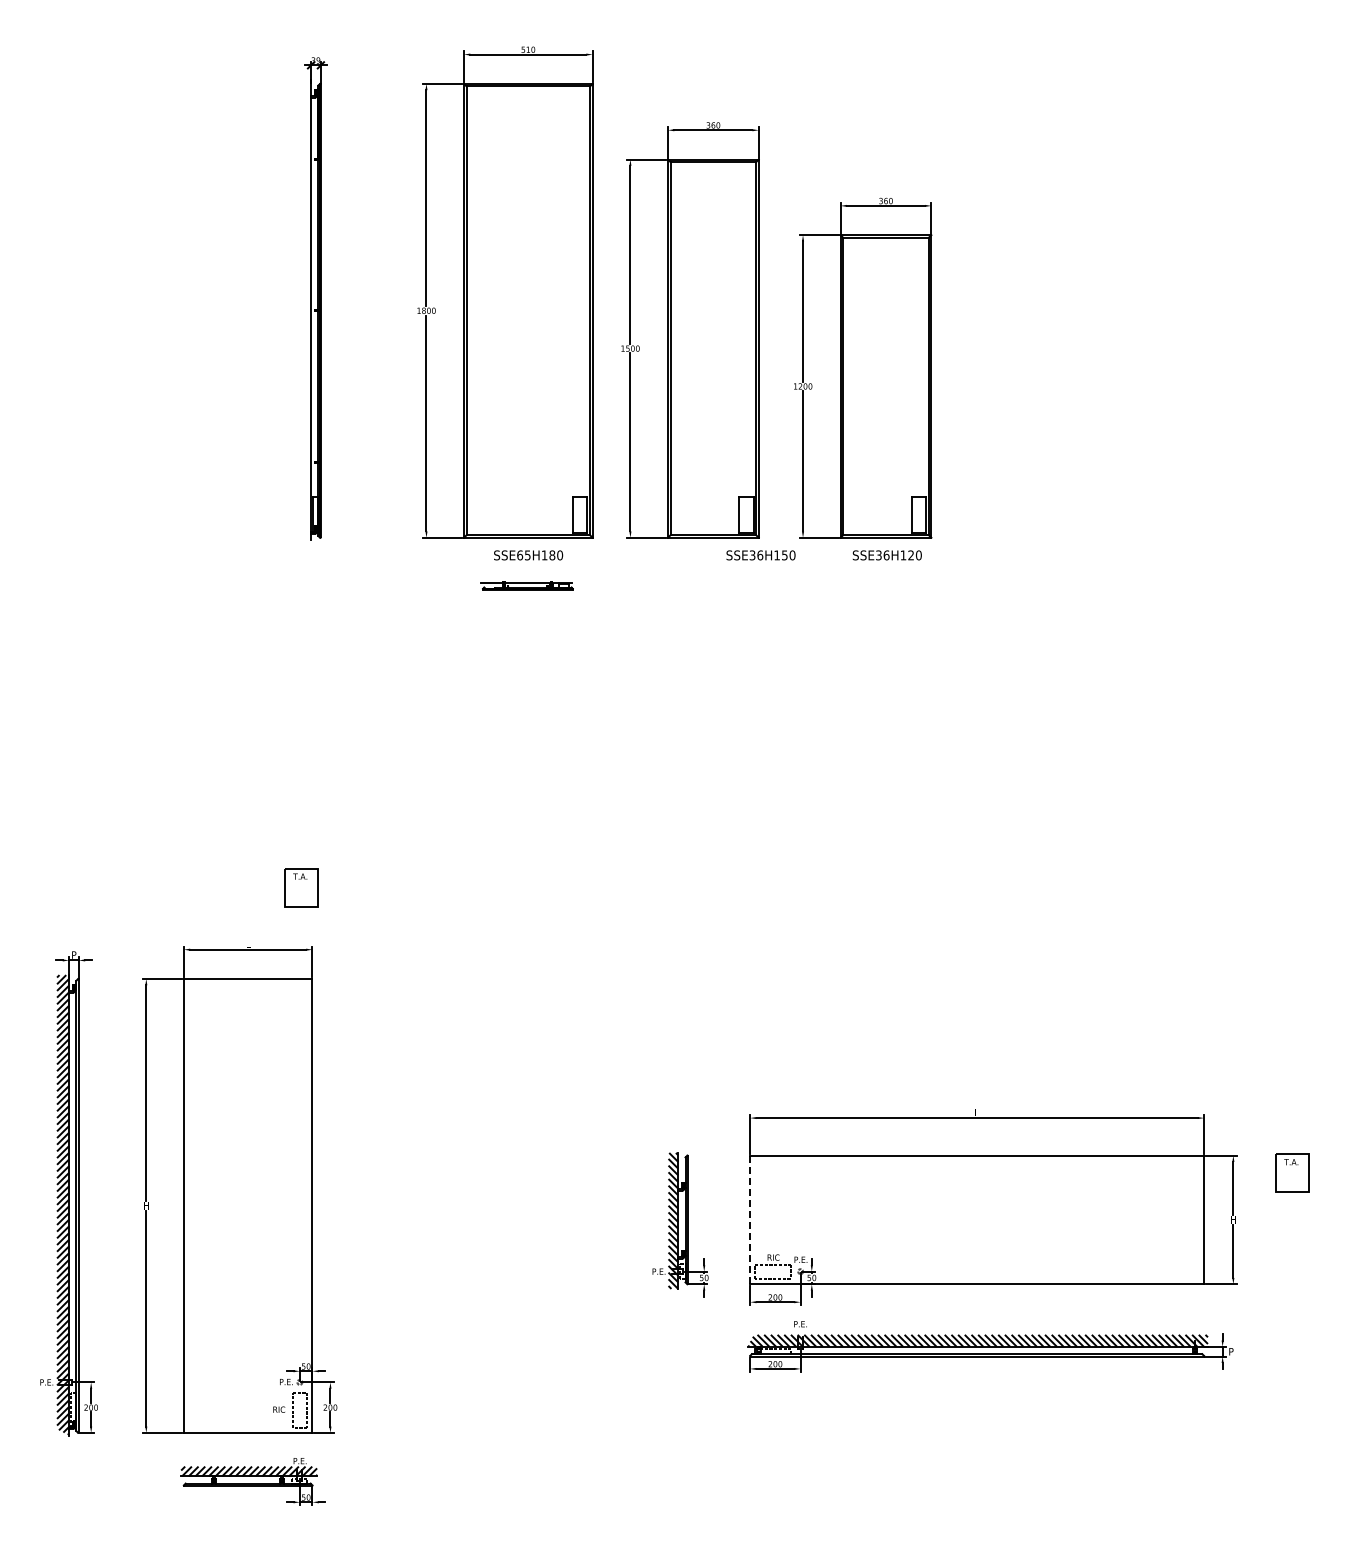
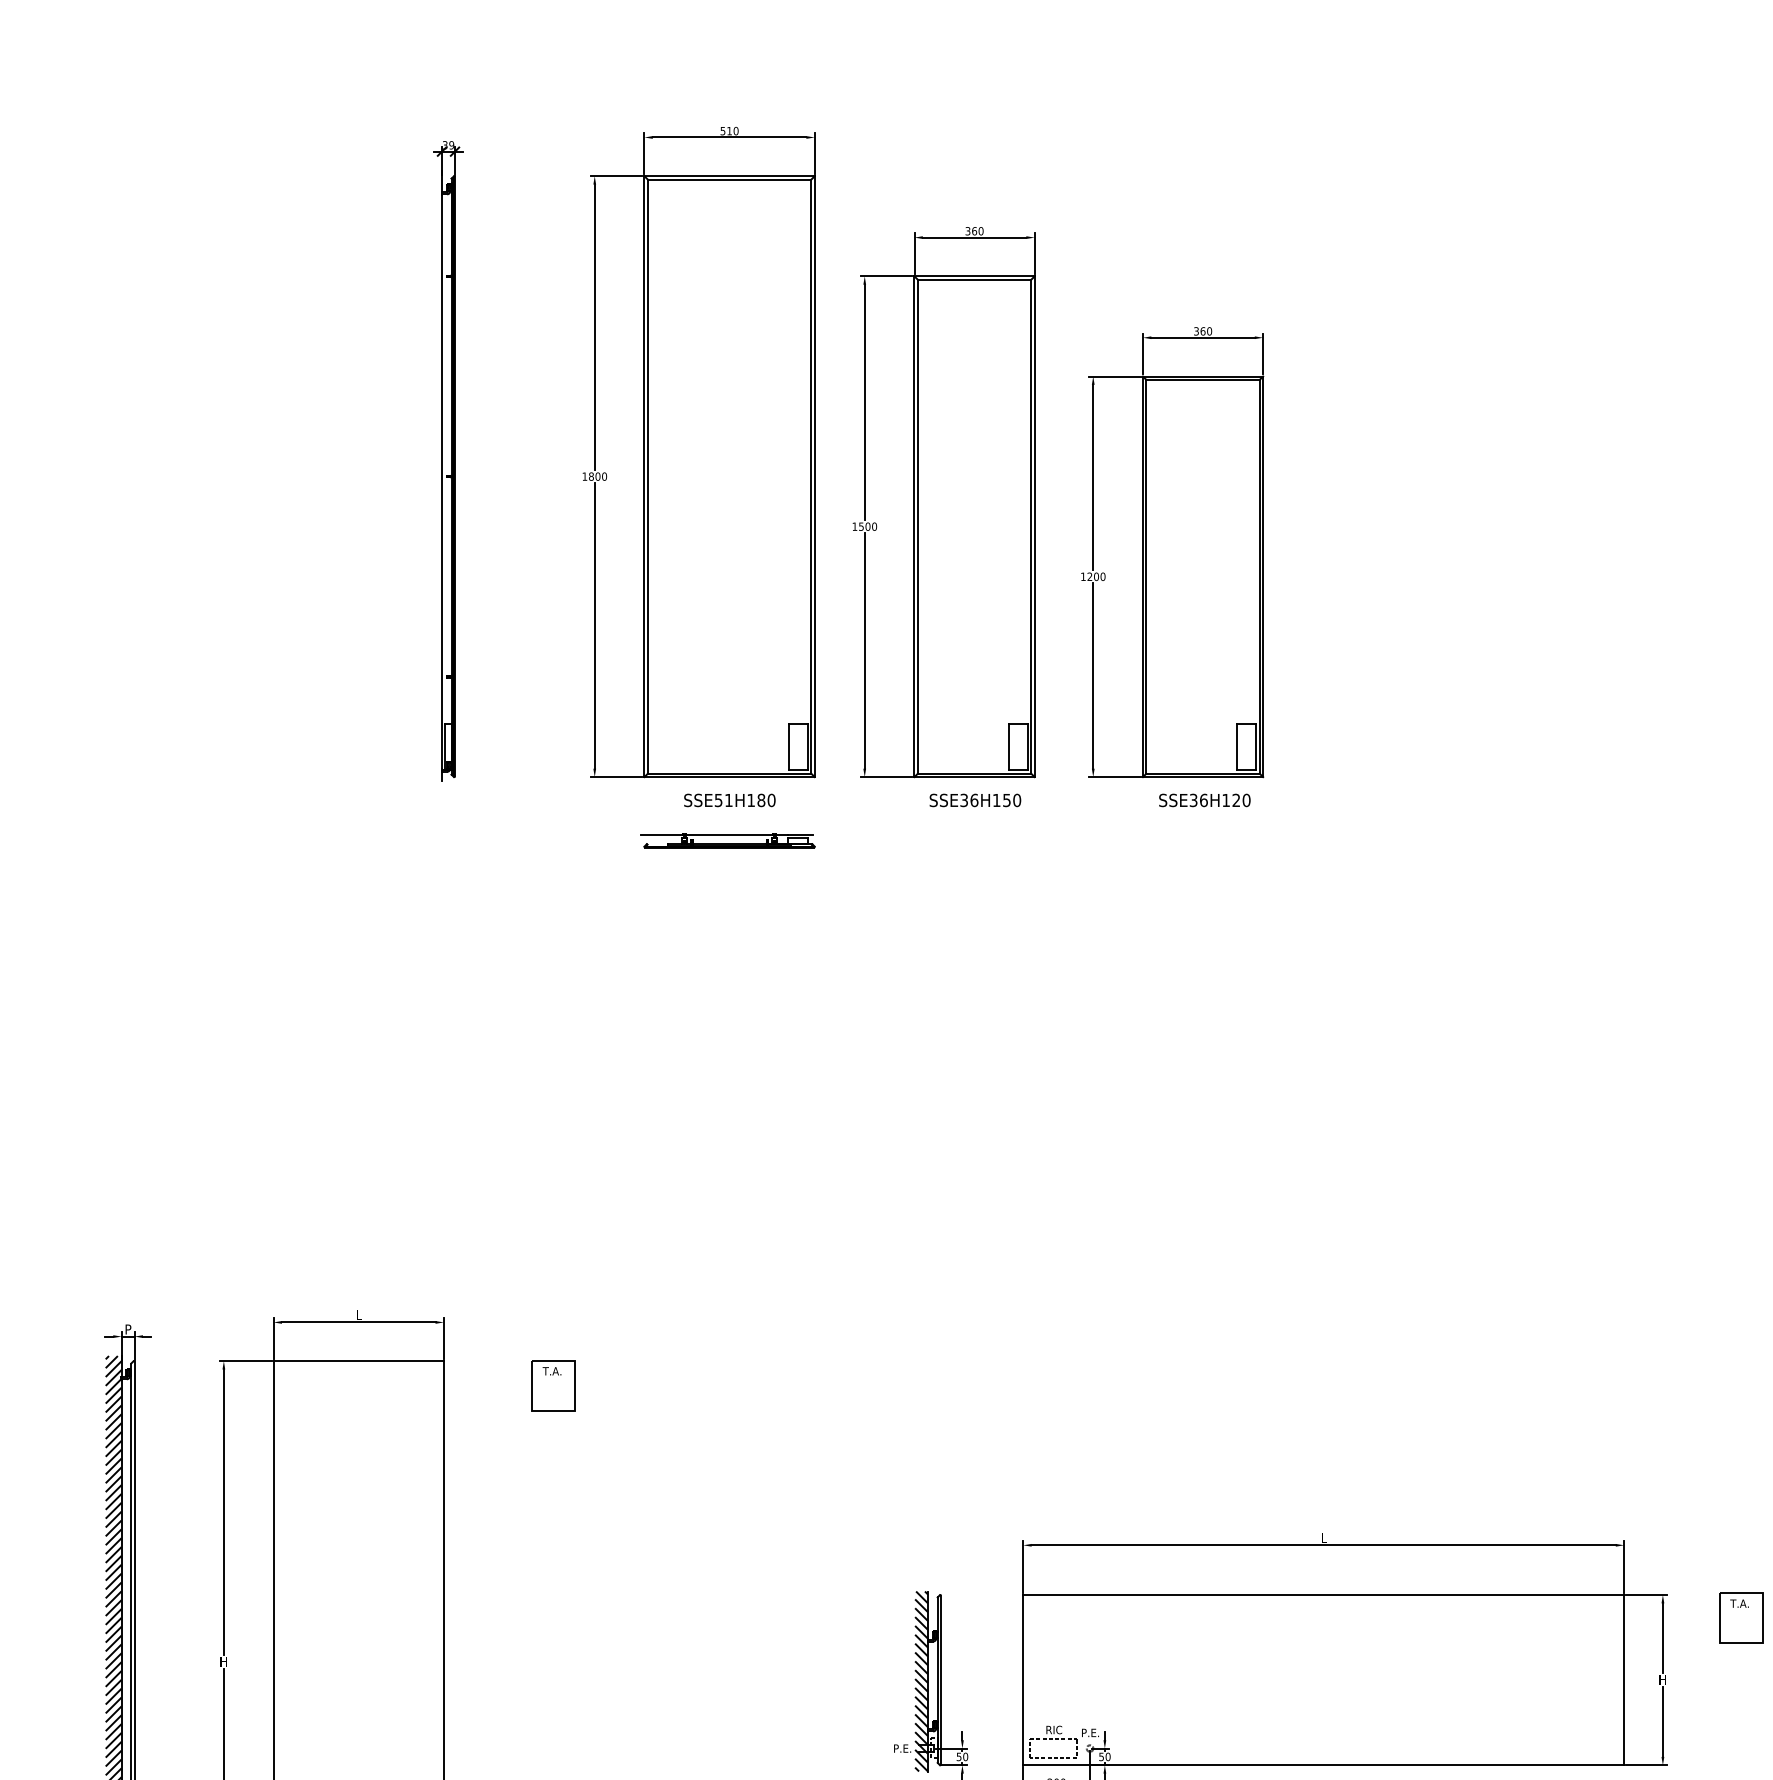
text: (523, 555) -> (723, 800), SSE65H180 -> SSE51H180
text: (760, 555) -> (974, 800), moved
part: (526, 585) -> (727, 840), size x1.43
part: (301, 887) -> (553, 1385), moved
line: (750, 1220) -> (1023, 1680), dashed -> solid

